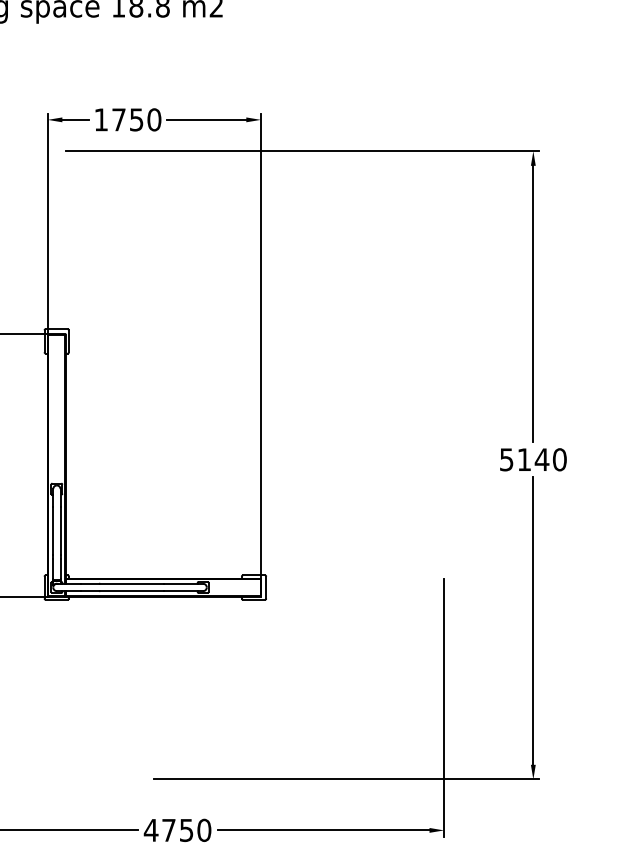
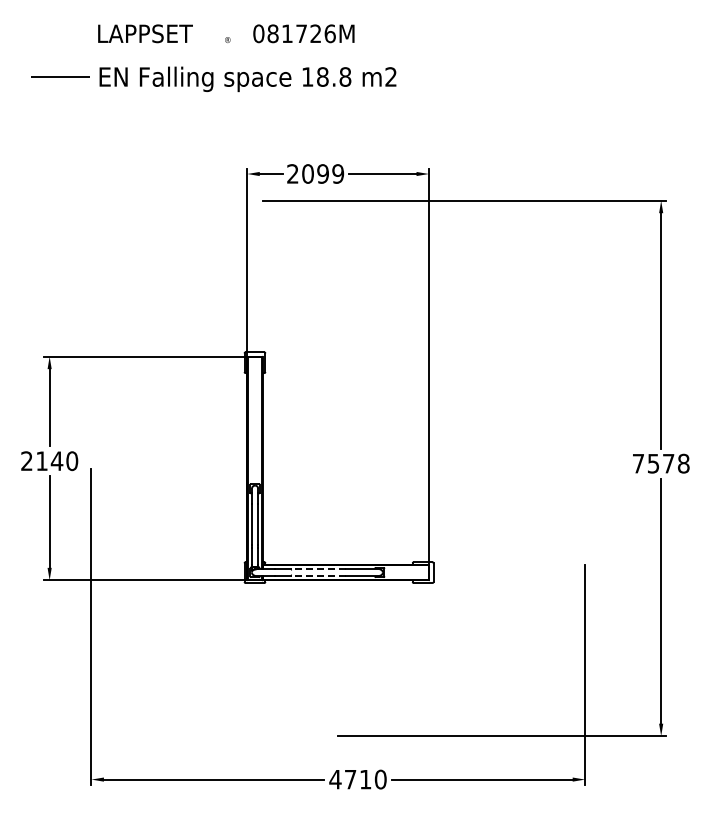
text: (127, 119) -> (315, 173), 1750 -> 2099
text: (532, 459) -> (660, 463), 5140 -> 7578
line: (131, 583) -> (318, 569), solid -> dashed
line: (131, 590) -> (318, 575), solid -> dashed
text: (186, 830) -> (365, 779), 4750 -> 4710

